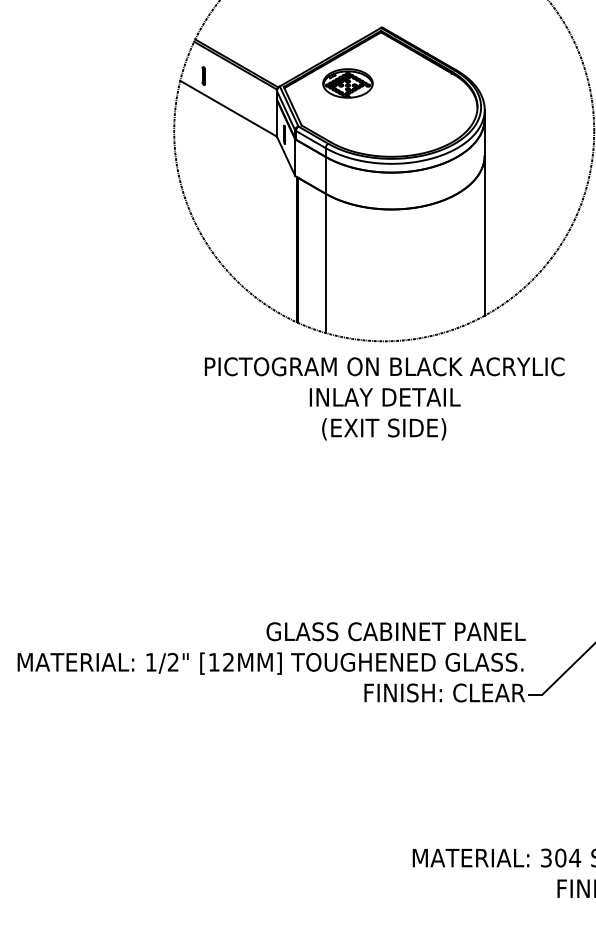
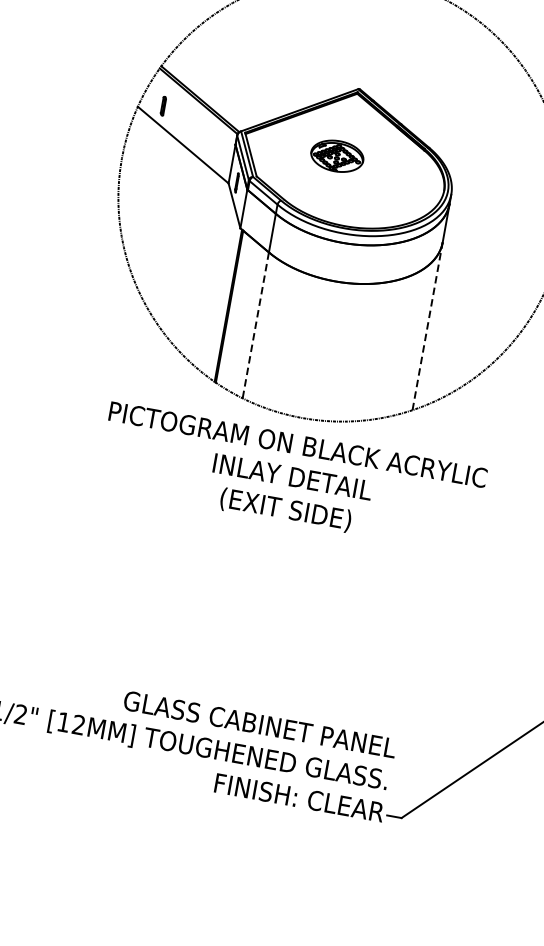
part: (347, 83) -> (336, 156), moved
line: (484, 235) -> (427, 326), solid -> dashed
line: (325, 263) -> (255, 325), solid -> dashed

